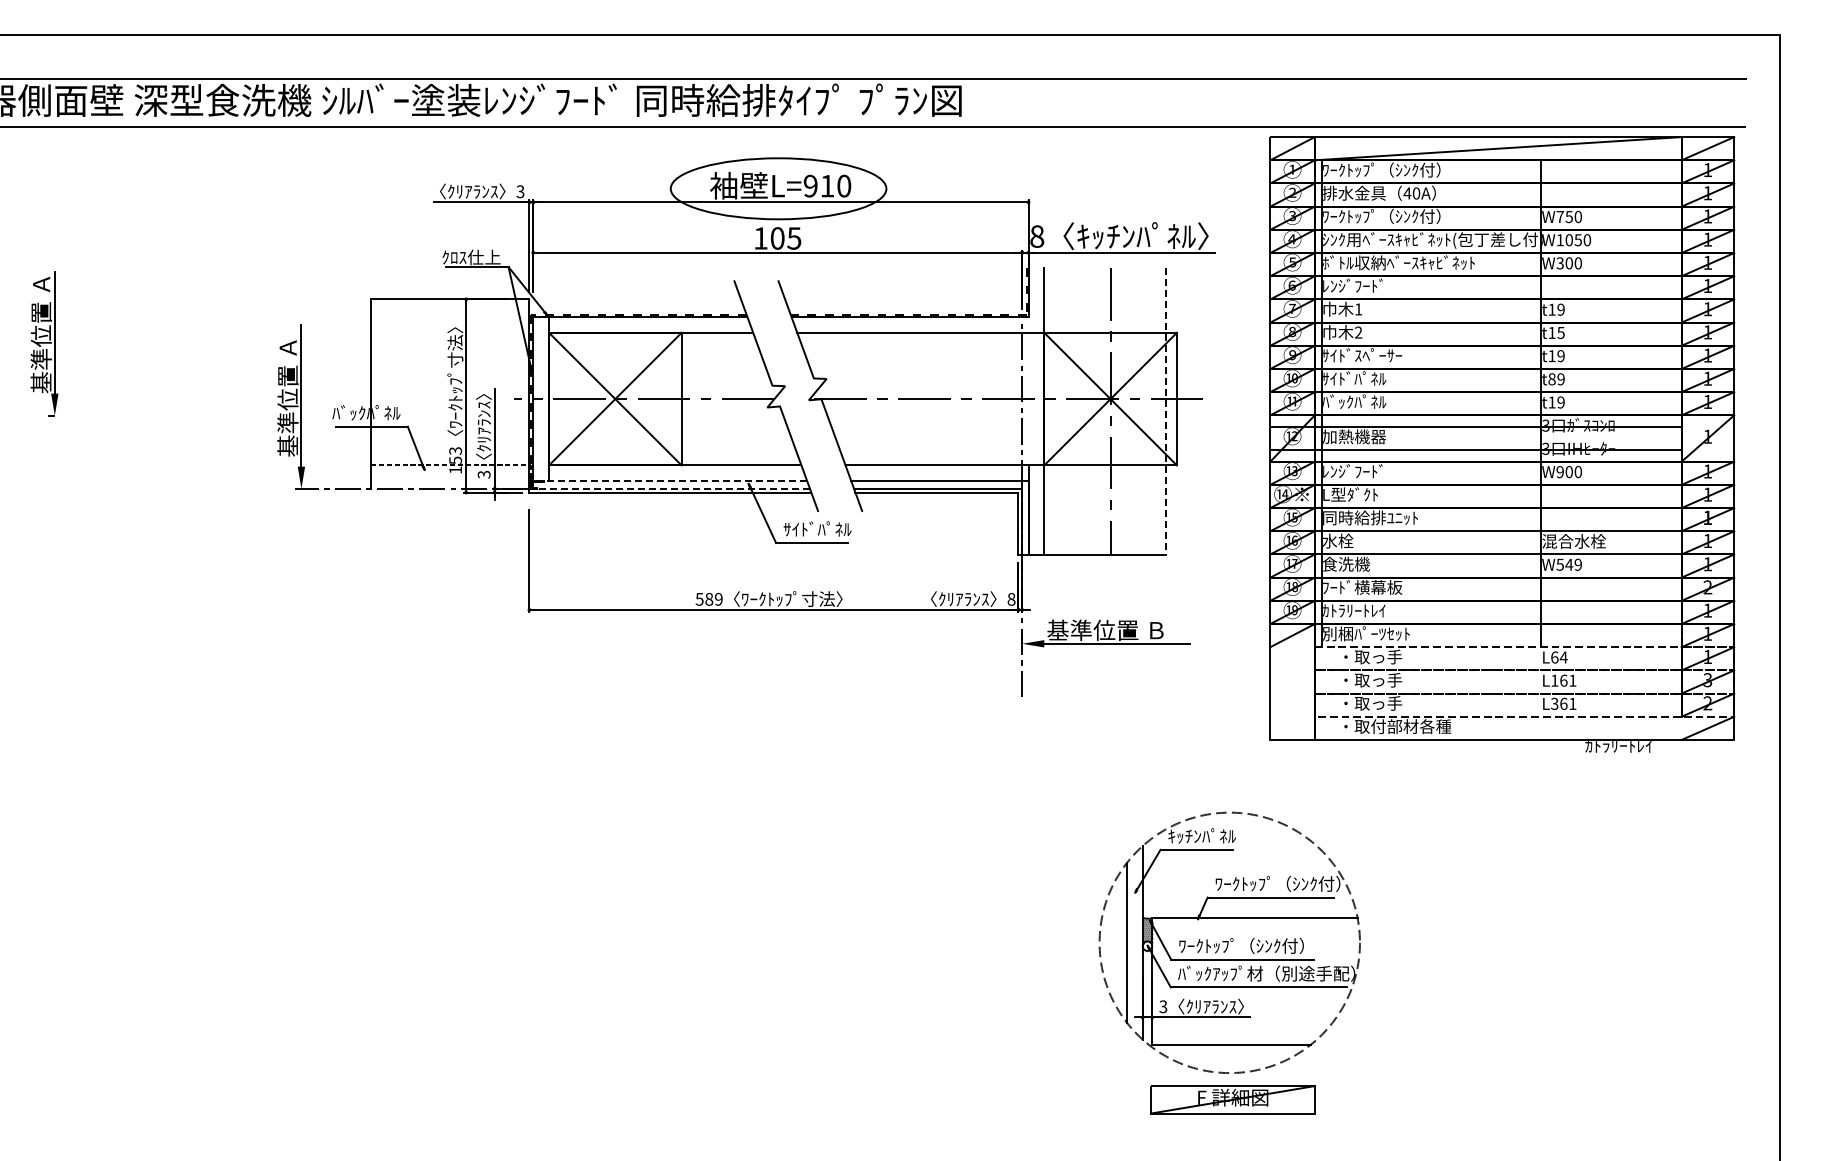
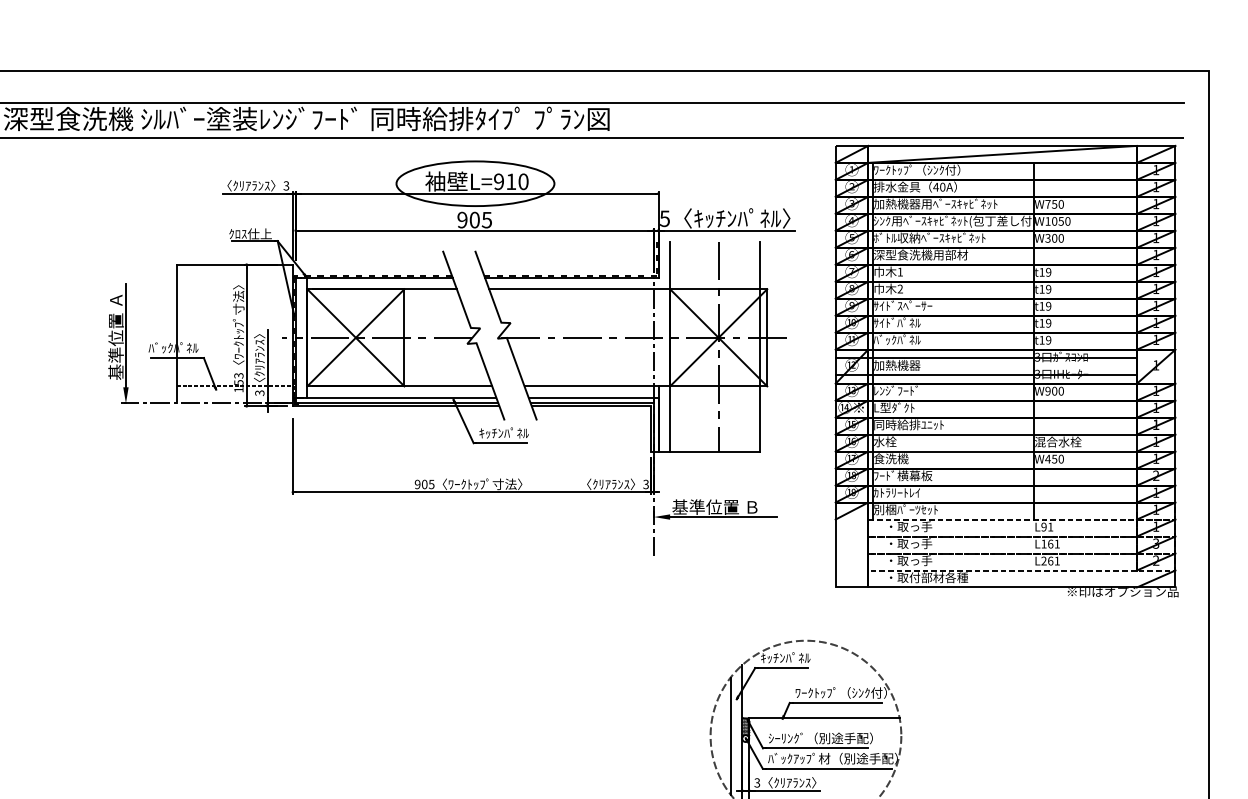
text: (1407, 215) -> (936, 203), ﾜｰｸﾄｯﾌﾟ（ｼﾝｸ付） -> 加熱機器用ﾍﾞｰｽｷｬﾋﾞﾈｯﾄ
text: (1037, 236) -> (665, 218), 8 -> 5
text: (760, 238) -> (462, 220), 105 -> 905
text: (1387, 285) -> (921, 254), ﾚﾝｼﾞﾌｰﾄﾞ -> 深型食洗機用部材
text: (1560, 332) -> (1048, 289), t15 -> t19
text: (1551, 379) -> (1041, 323), t89 -> t19
line: (1166, 412) -> (759, 347), dashed -> solid
line: (670, 481) -> (396, 398), dashed -> solid
line: (671, 488) -> (397, 403), dashed -> solid
text: (799, 528) -> (490, 432), ｻｲﾄﾞﾊﾟﾈﾙ -> ｷｯﾁﾝﾊﾟﾈﾙ
text: (1568, 564) -> (1054, 458), W549 -> W450
text: (708, 598) -> (424, 483), 589 -> 905
text: (1011, 599) -> (646, 484), 8 -> 3
text: (1559, 657) -> (1047, 527), L64 -> L91
text: (1554, 704) -> (1043, 561), L361 -> L261
text: (1661, 745) -> (1122, 591), ｶﾄﾗﾘｰﾄﾚｲ -> ※印はオプション品
text: (1250, 945) -> (821, 738), ﾜｰｸﾄｯﾌﾟ（ｼﾝｸ付） -> ｼｰﾘﾝｸﾞ（別途手配）

